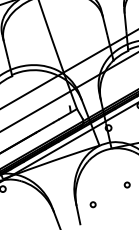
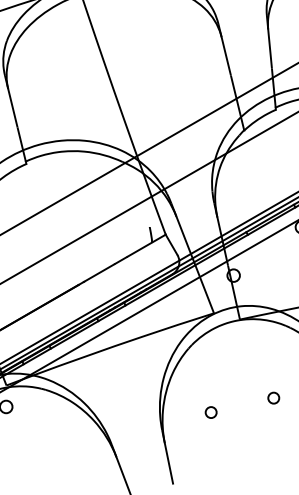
circle: (92, 204) -> (209, 412), moved

